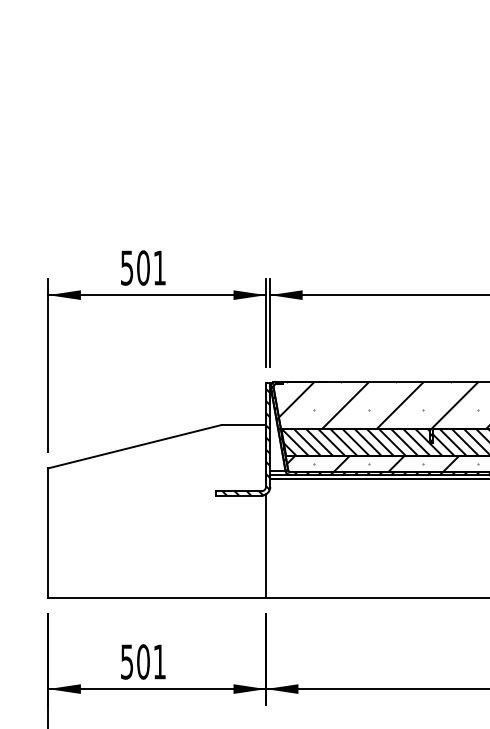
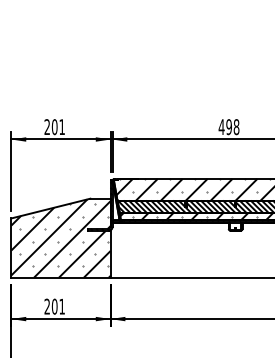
text: (125, 268) -> (46, 127), 501 -> 201
hatch: (156, 512) -> (60, 238), added
text: (125, 661) -> (46, 306), 501 -> 201

